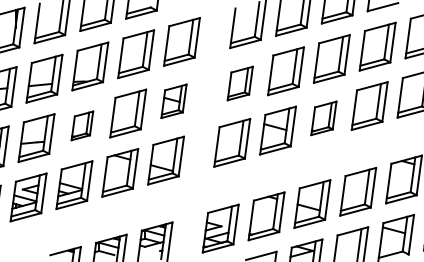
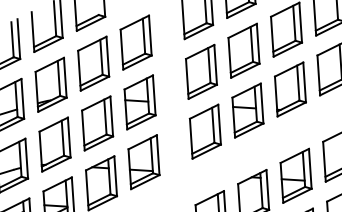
part: (240, 83) -> (201, 71), size x1.43
part: (173, 101) -> (139, 102), size x1.43
part: (323, 118) -> (290, 89), size x1.43
part: (82, 125) -> (55, 144), size x1.67

